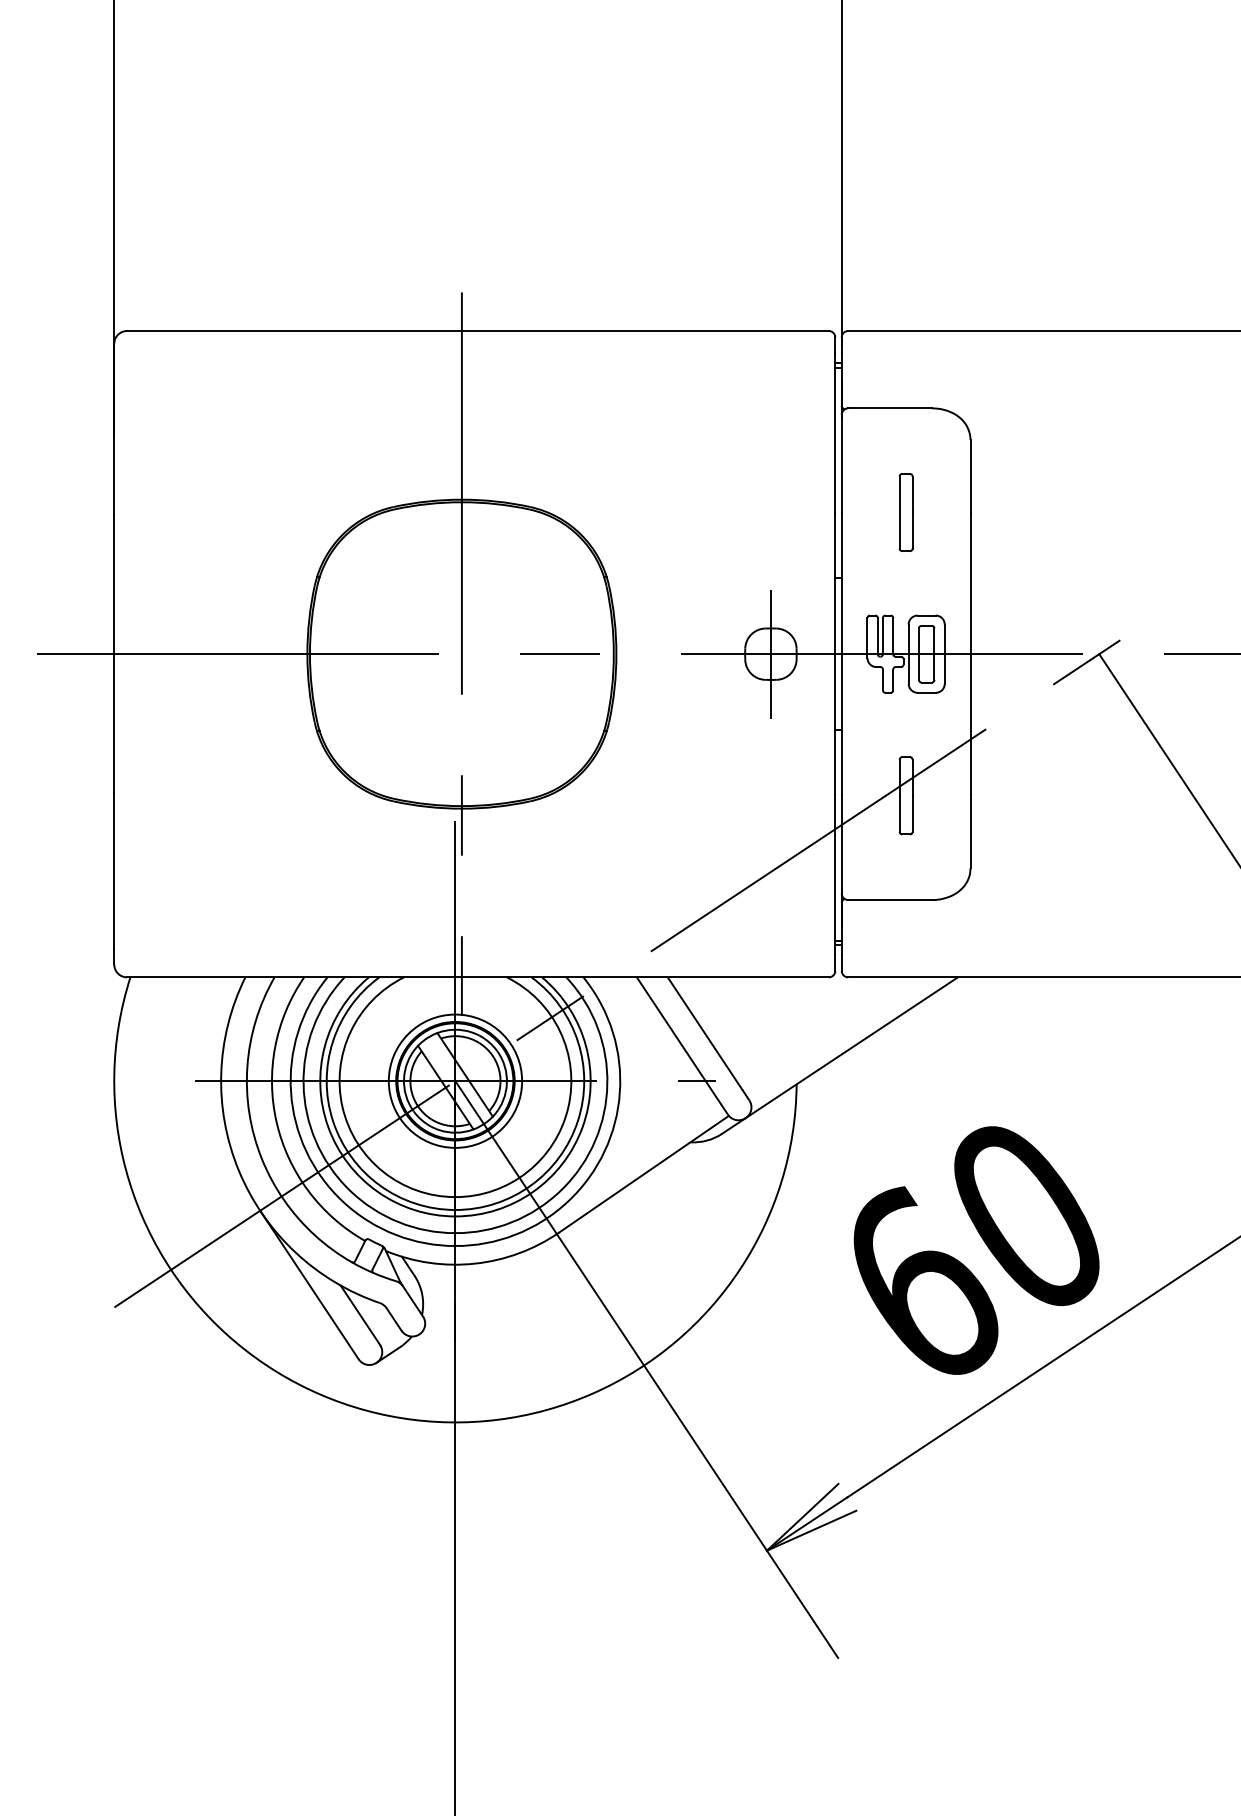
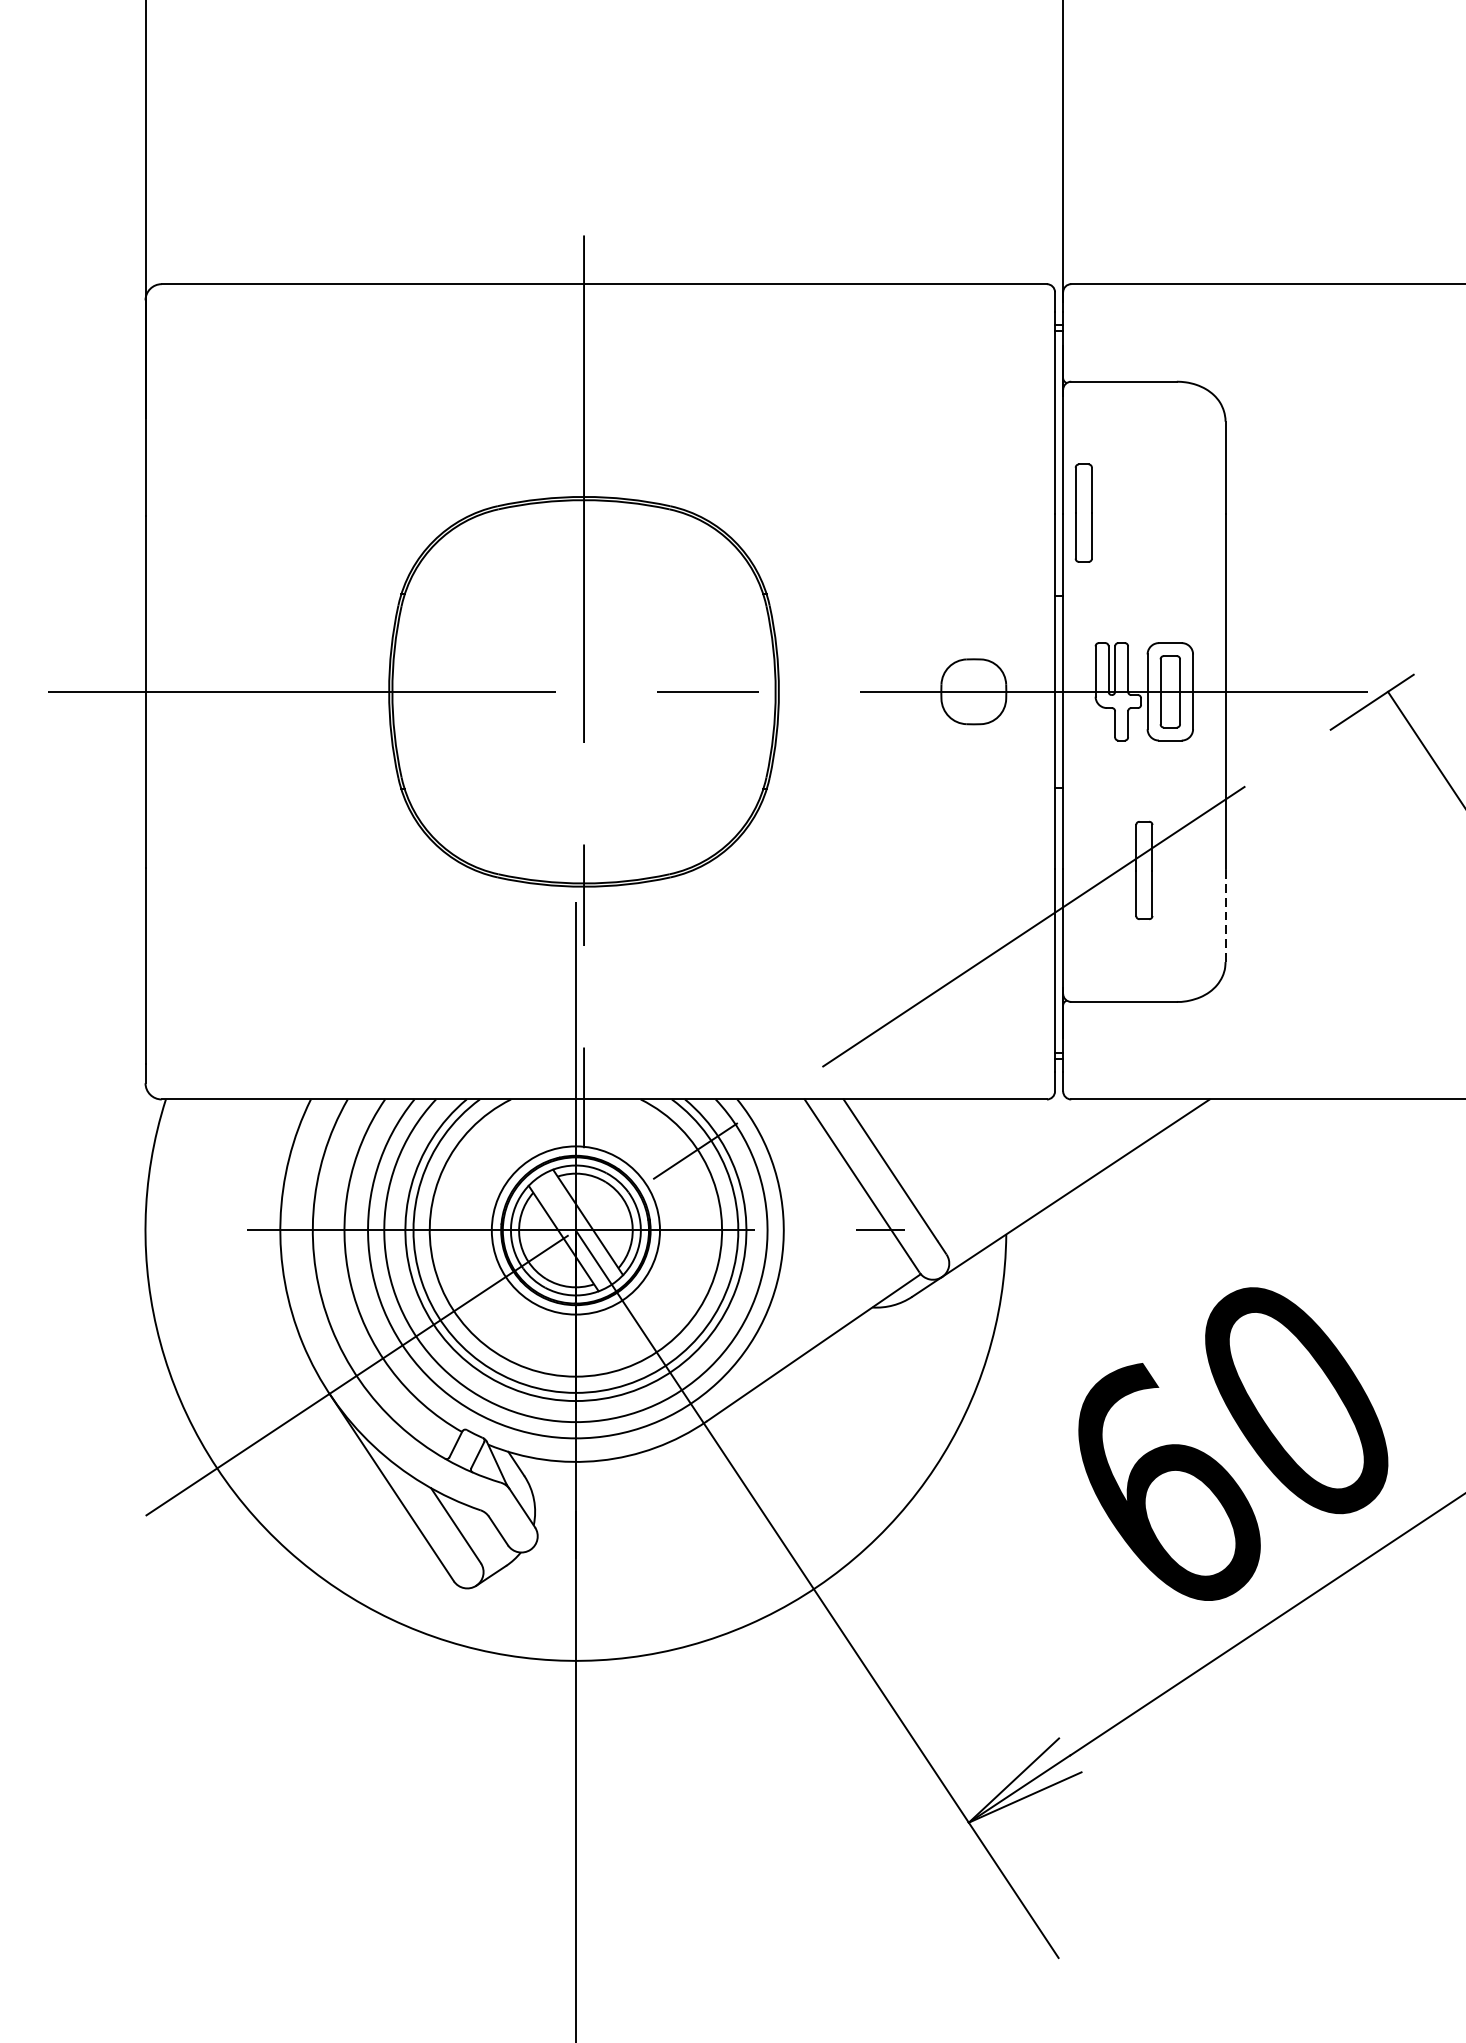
part: (905, 512) -> (1083, 513), moved
line: (770, 653) -> (973, 690), removed
line: (970, 831) -> (1225, 915), solid -> dashed

